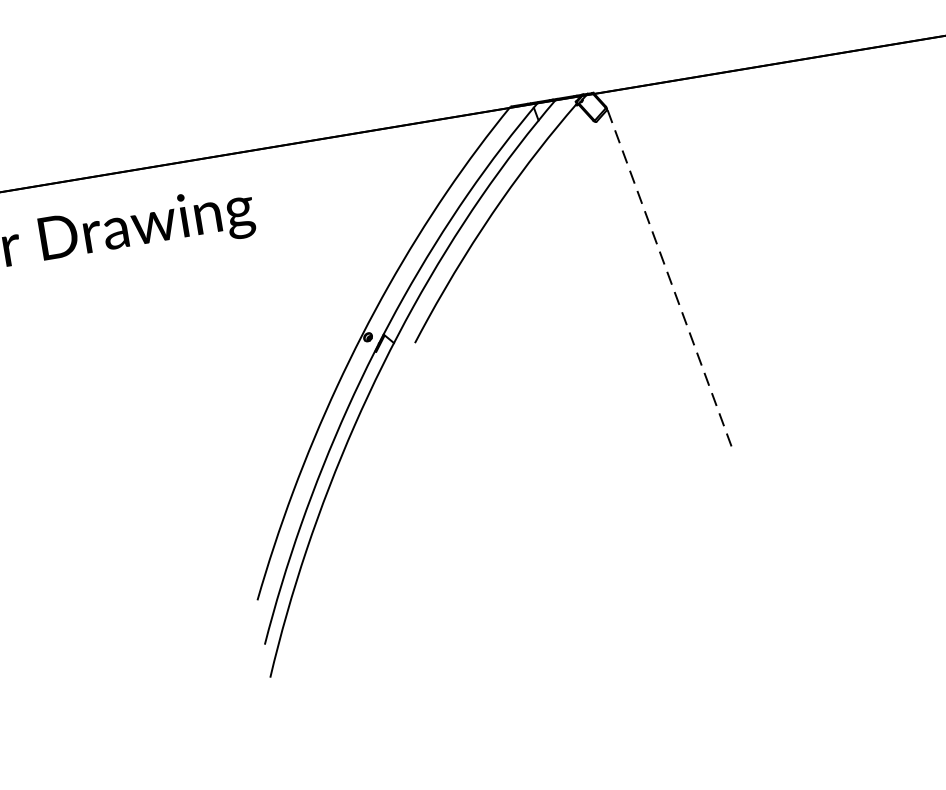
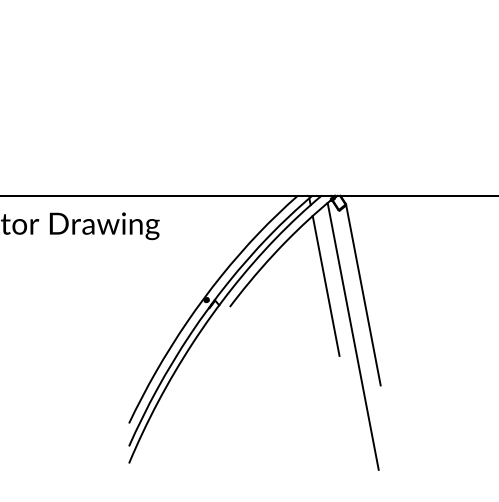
line: (592, 270) -> (325, 285), added
line: (669, 276) -> (363, 294), dashed -> solid
line: (661, 360) -> (352, 336), added

